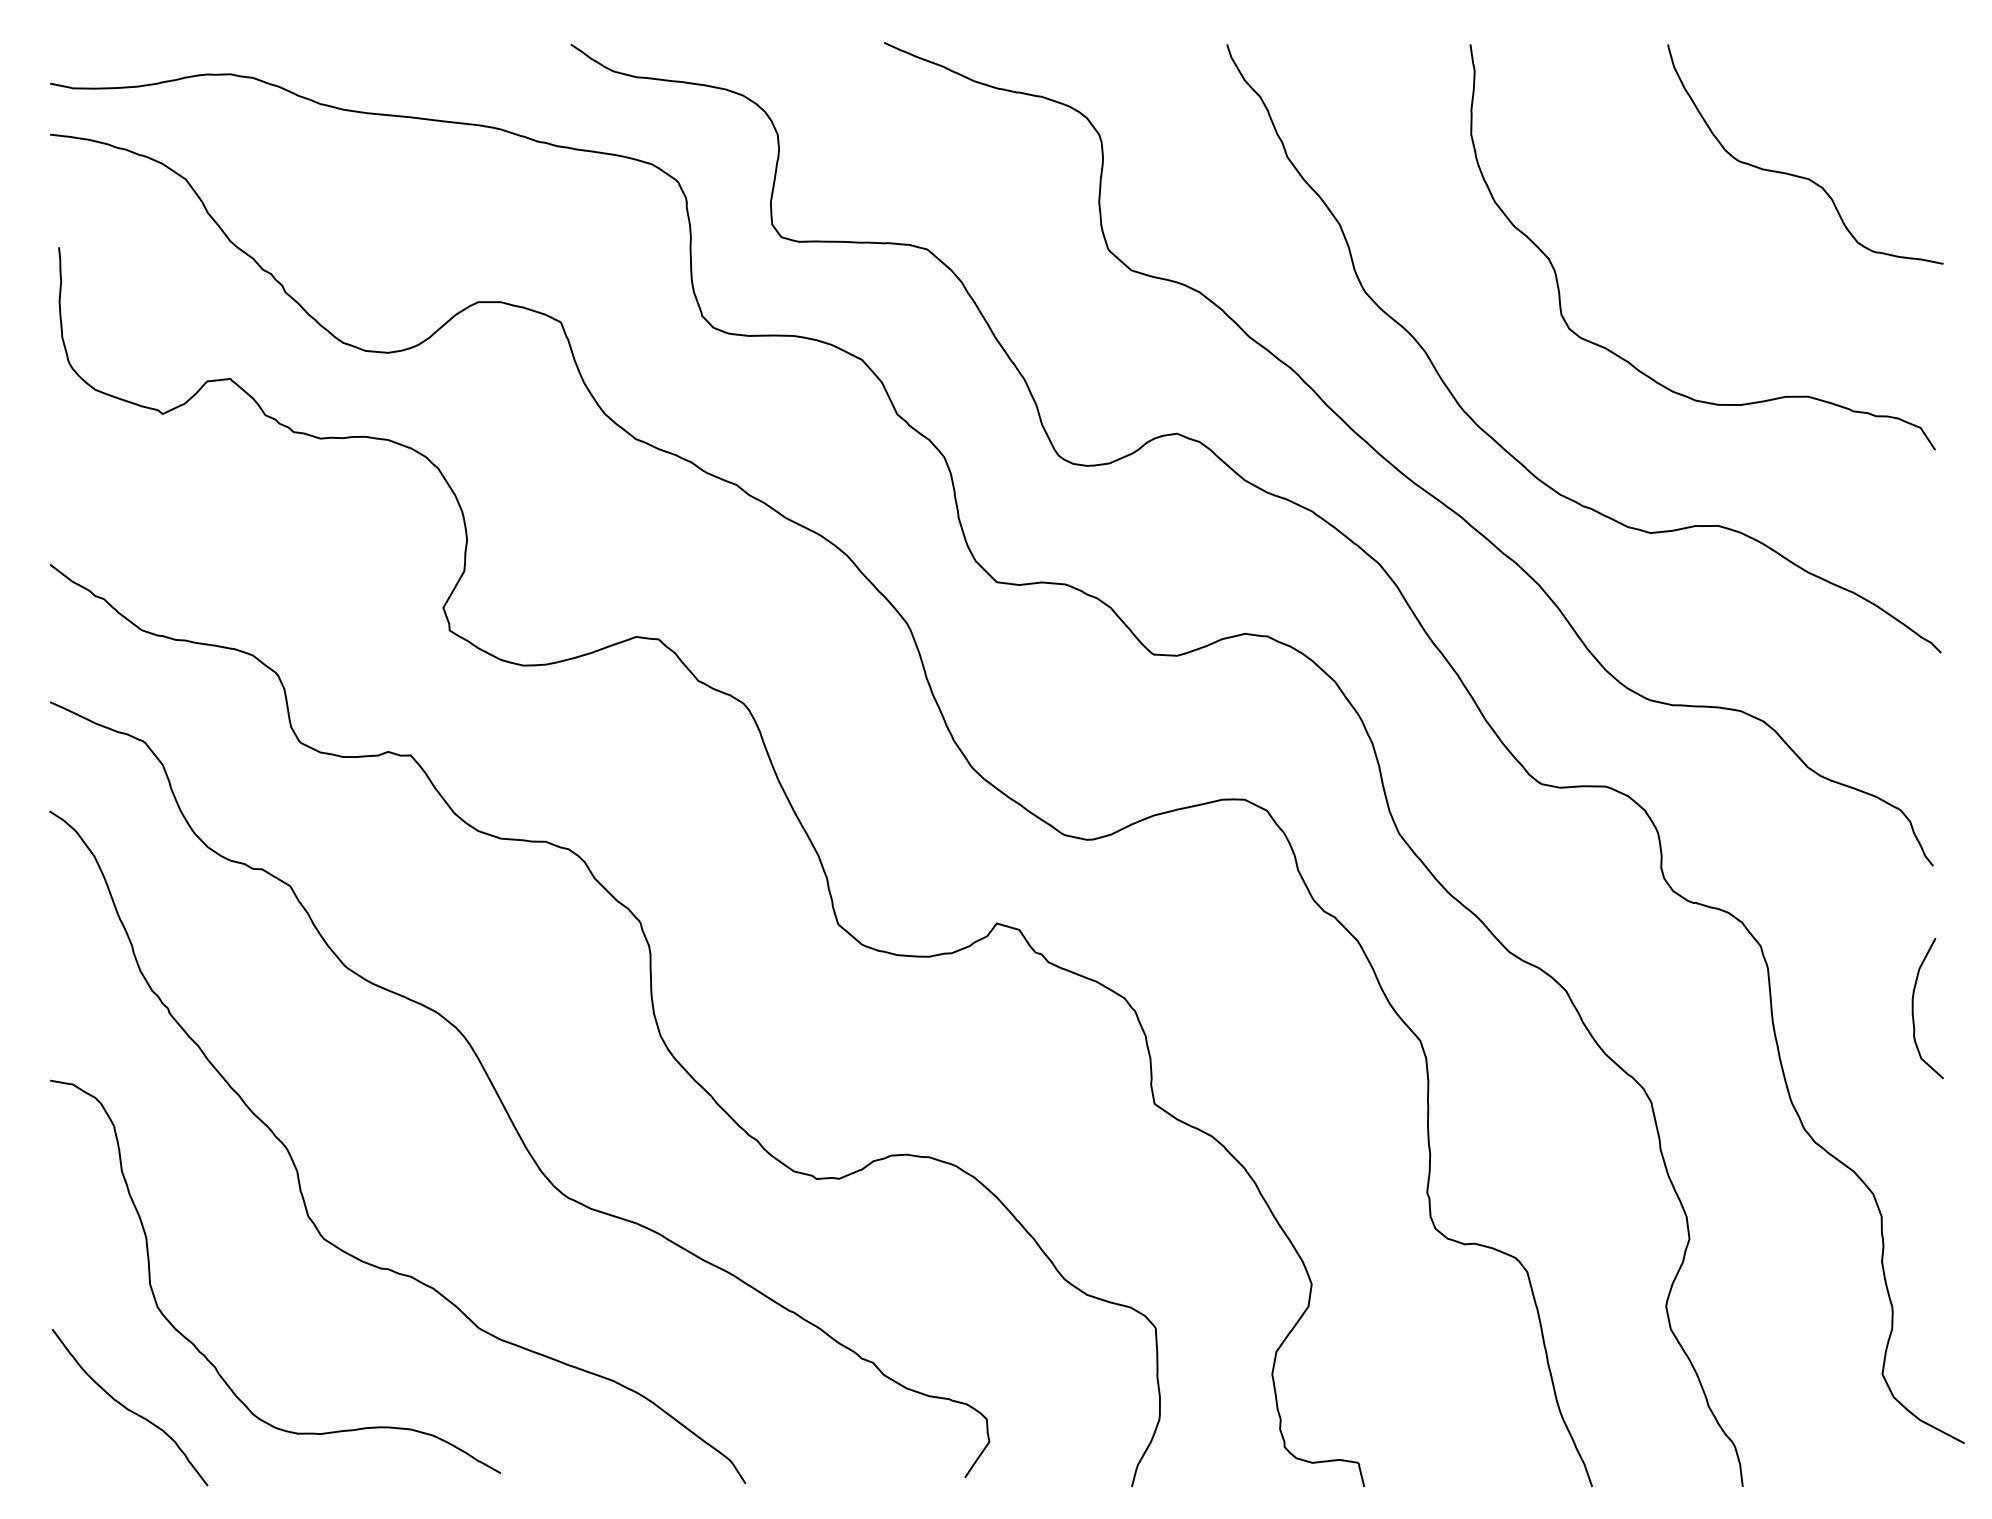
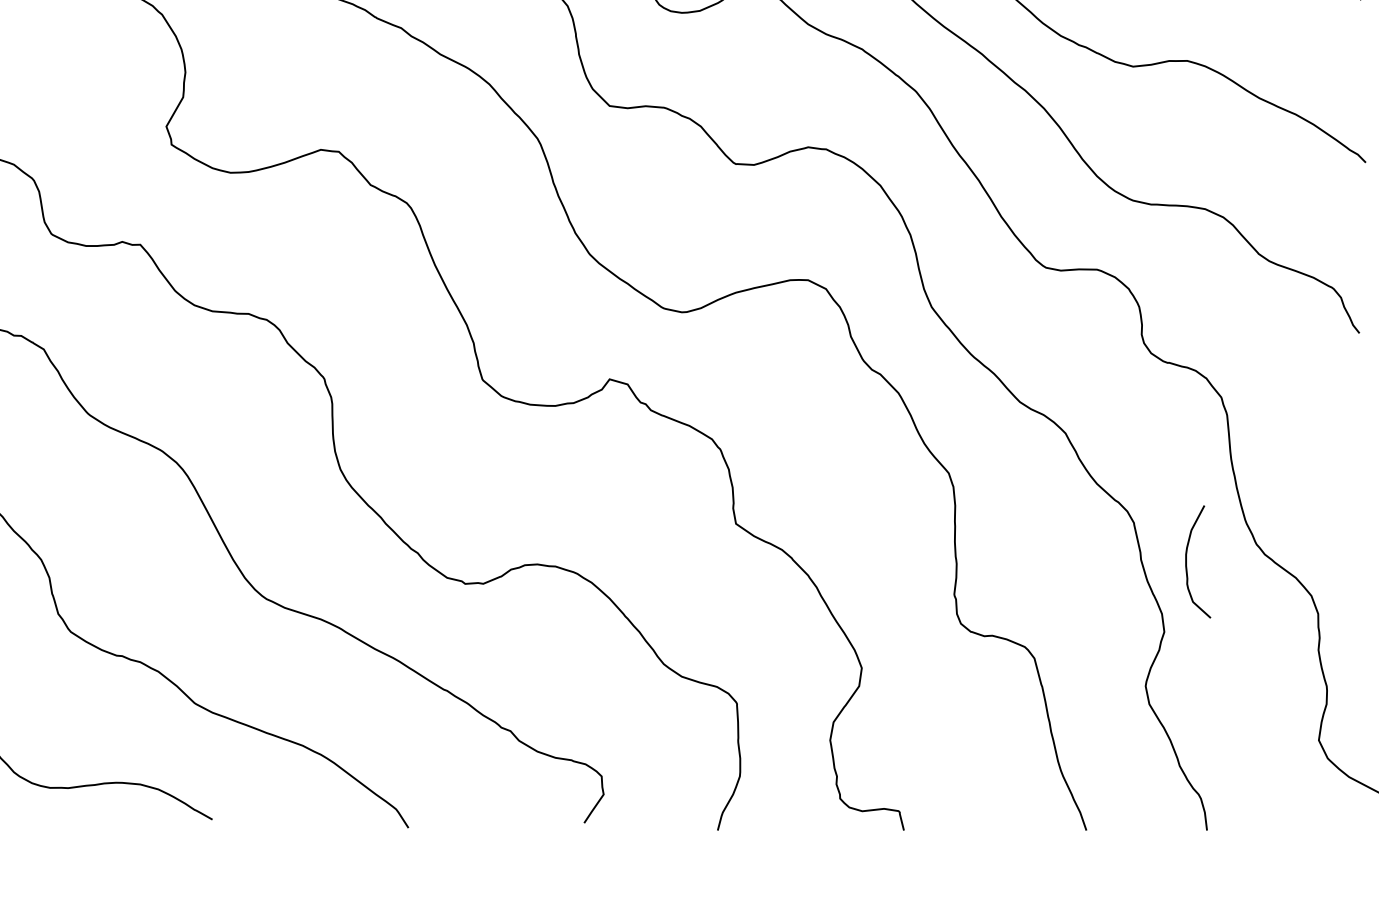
curve: (1913, 1008) -> (1186, 561), moved

